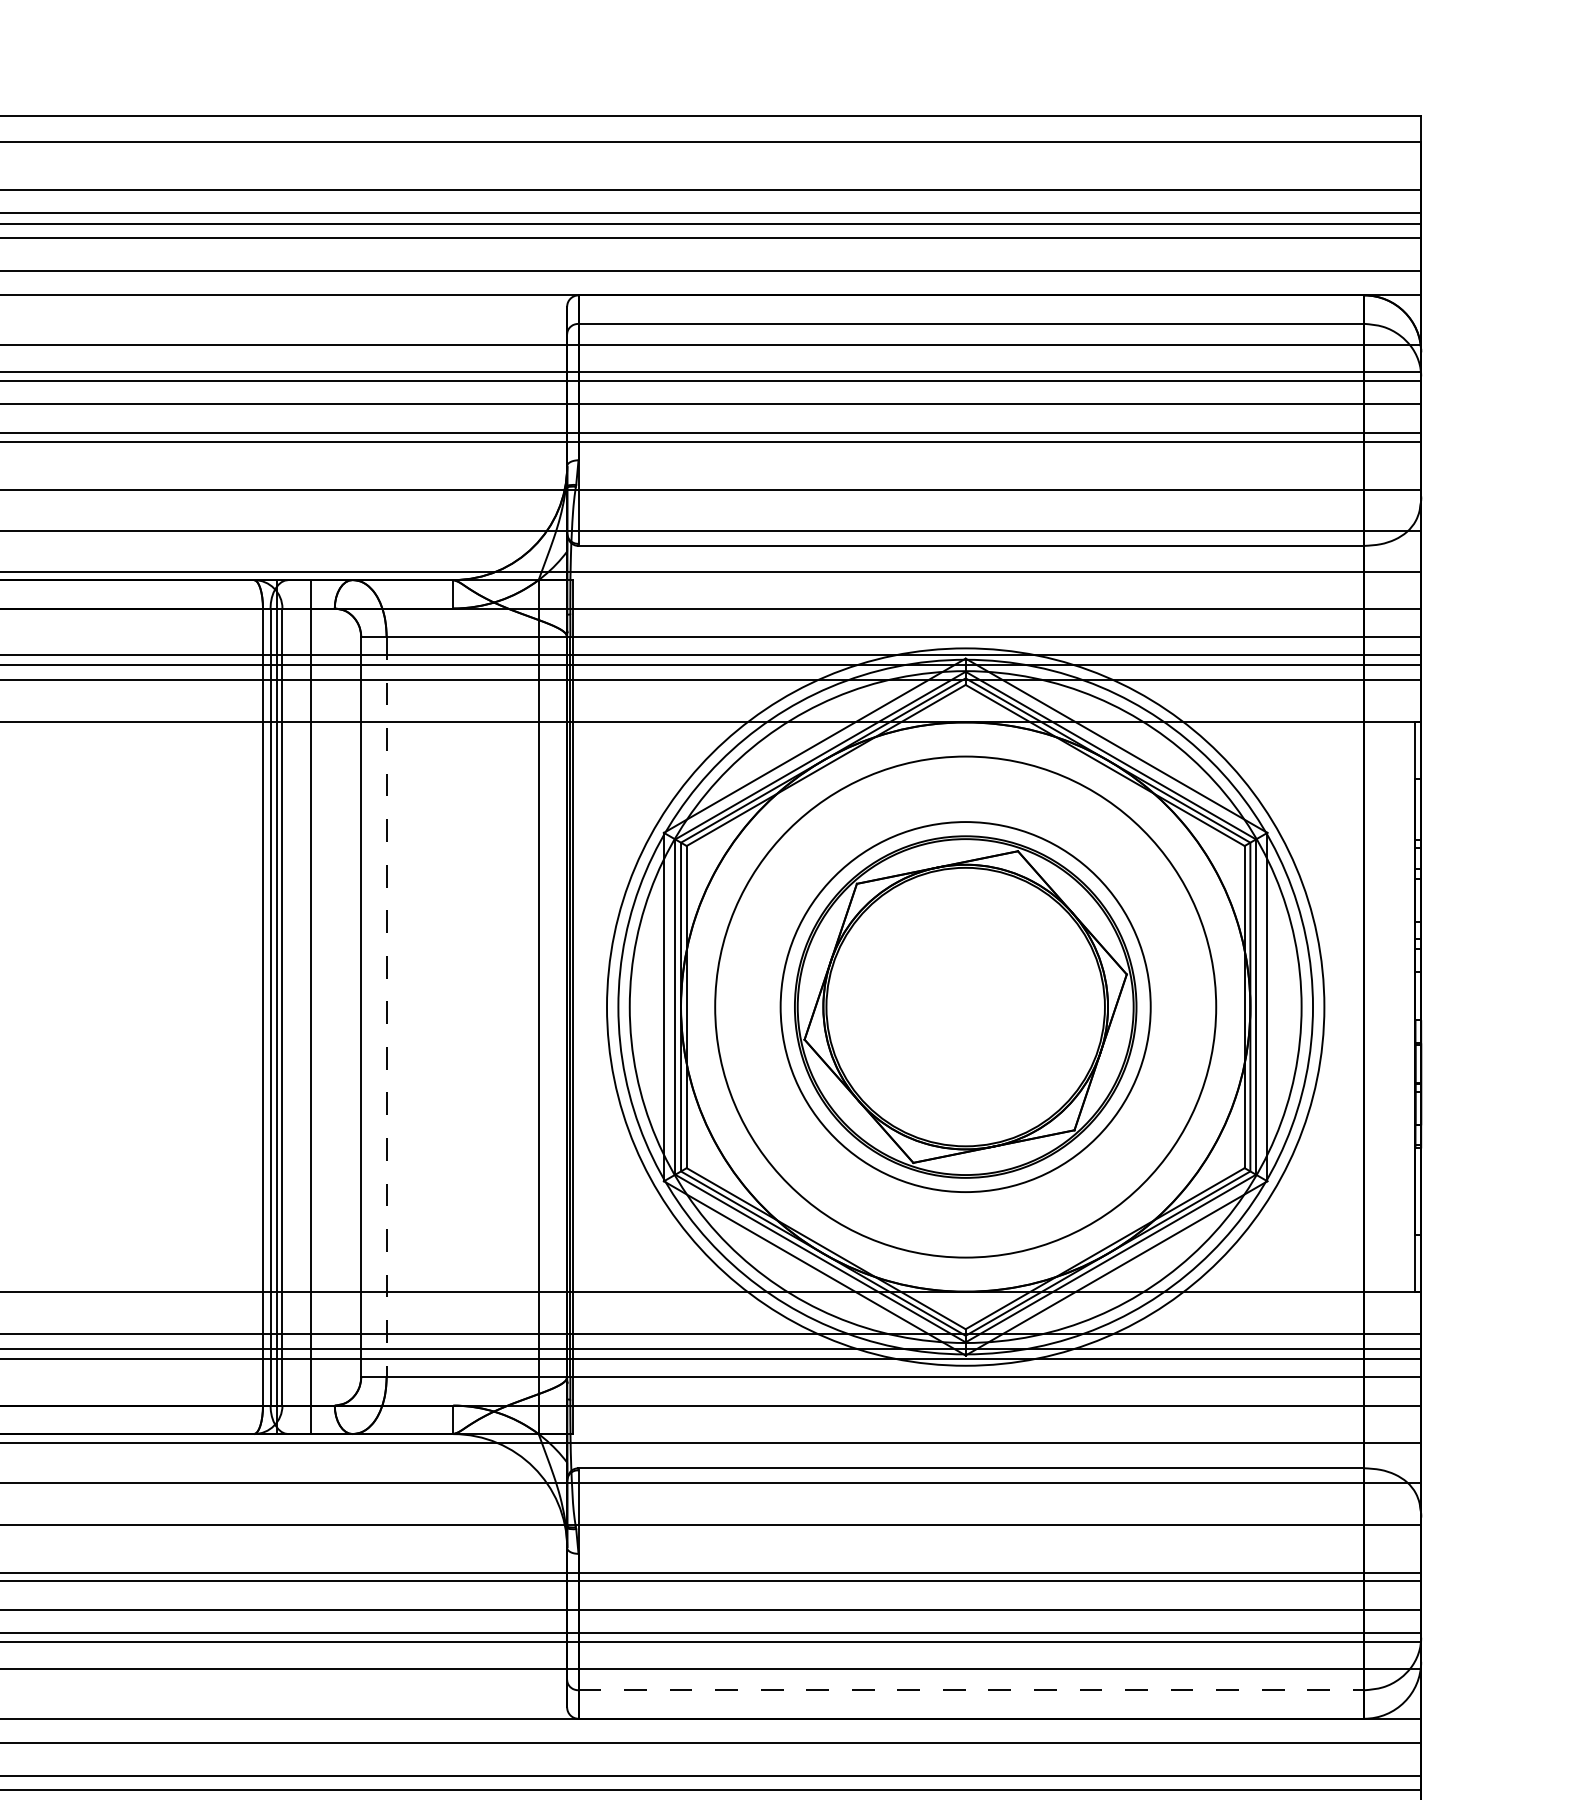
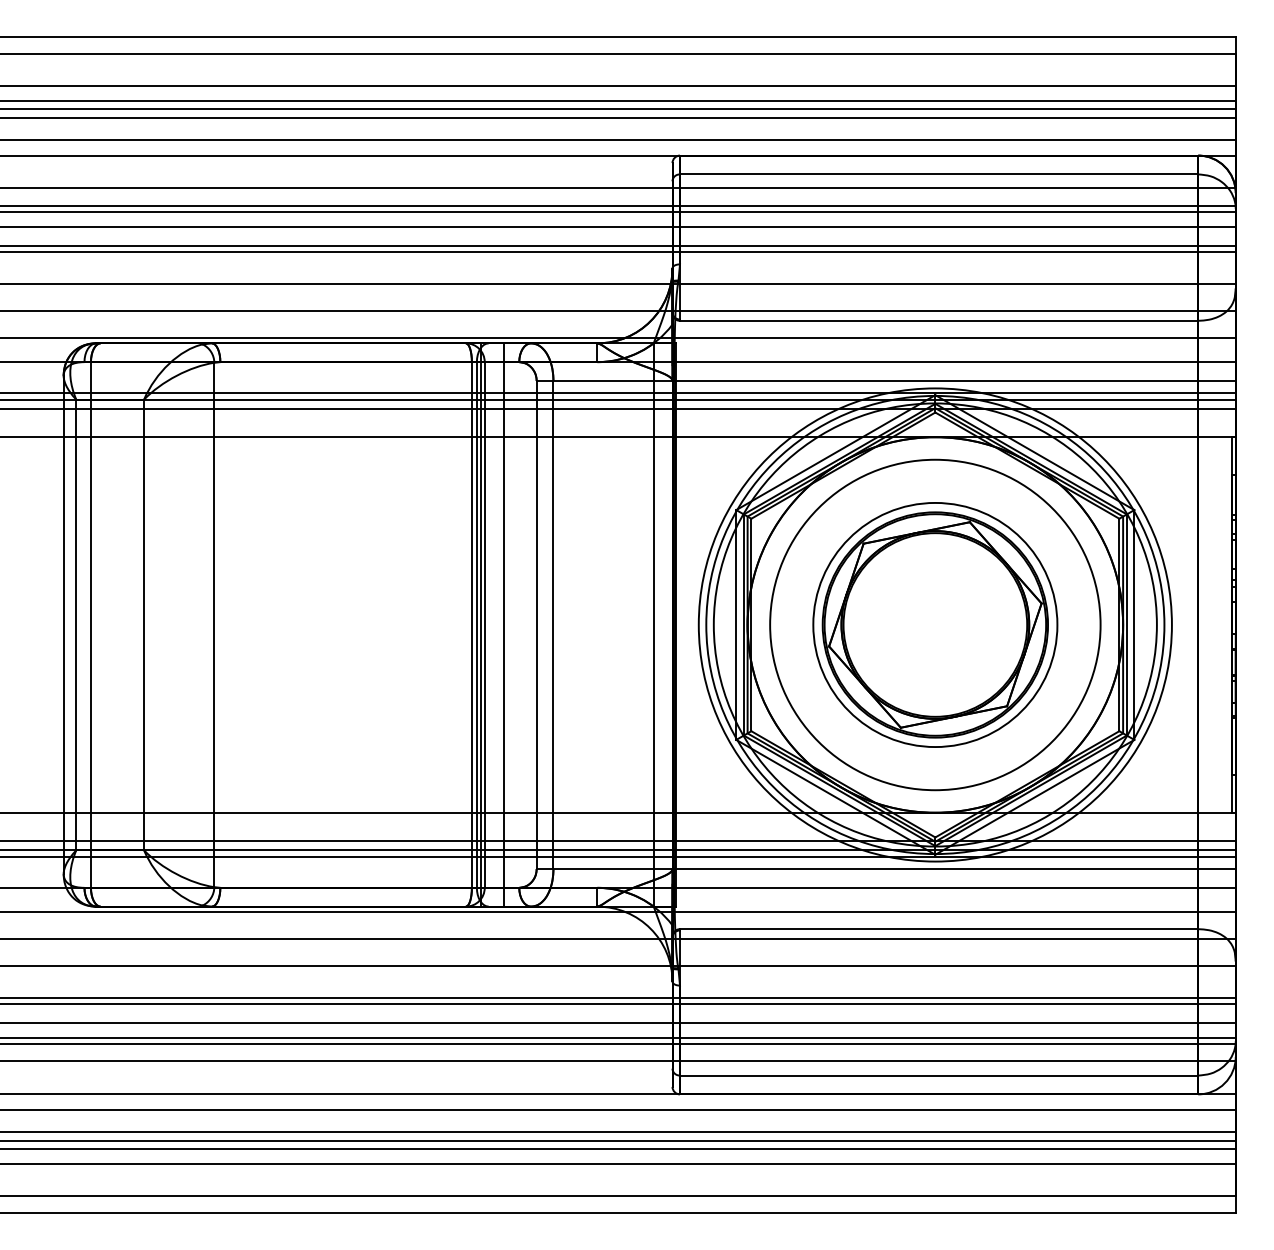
line: (386, 1007) -> (553, 625), dashed -> solid
line: (971, 1690) -> (939, 1075), dashed -> solid

